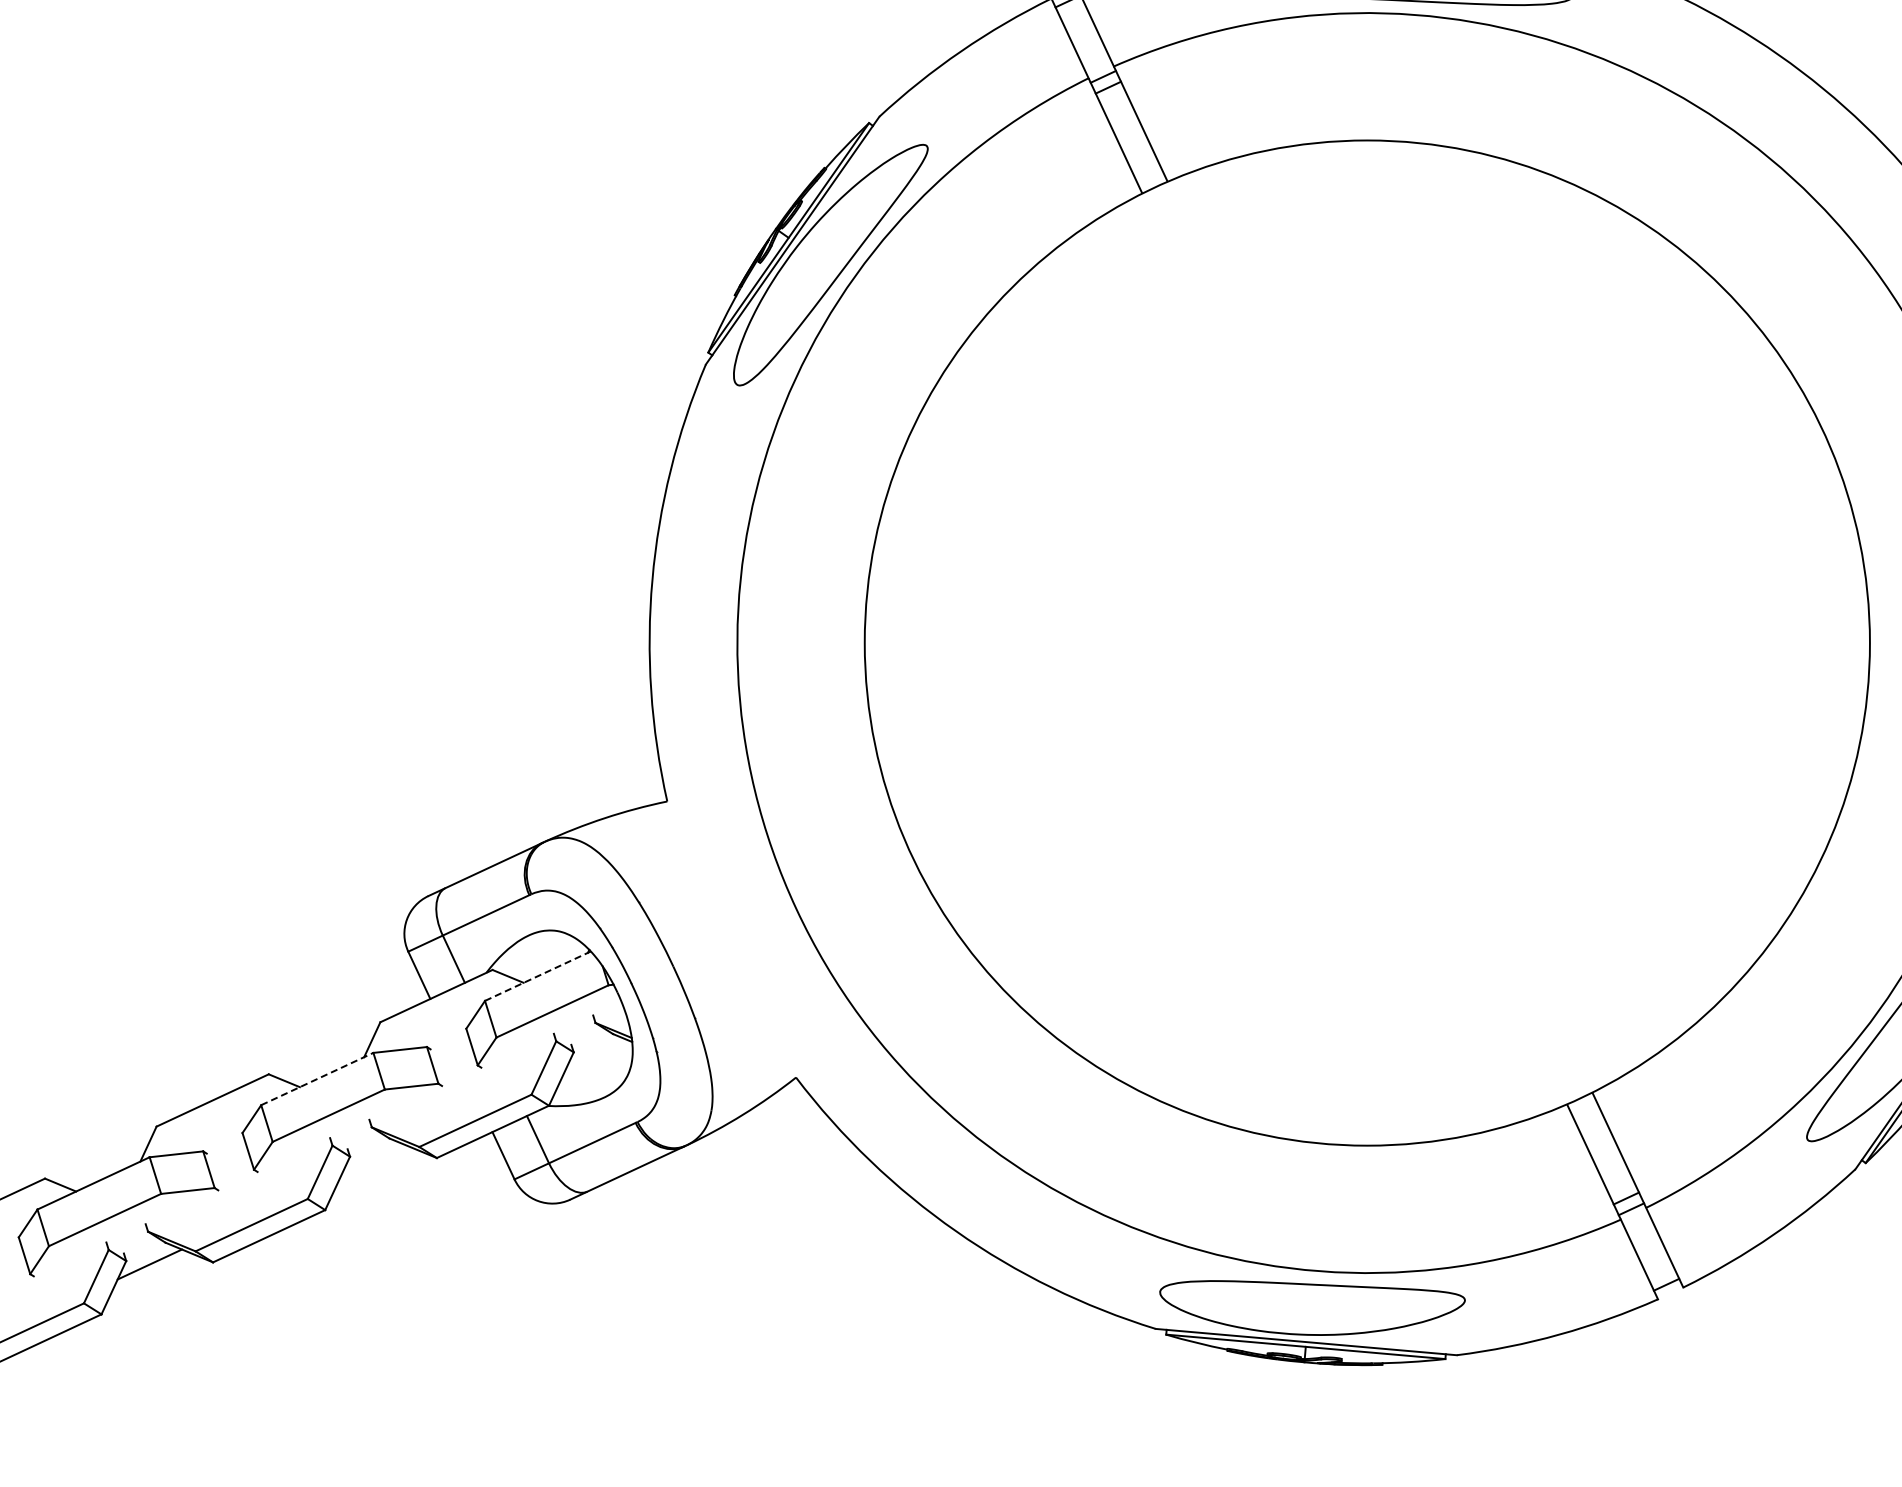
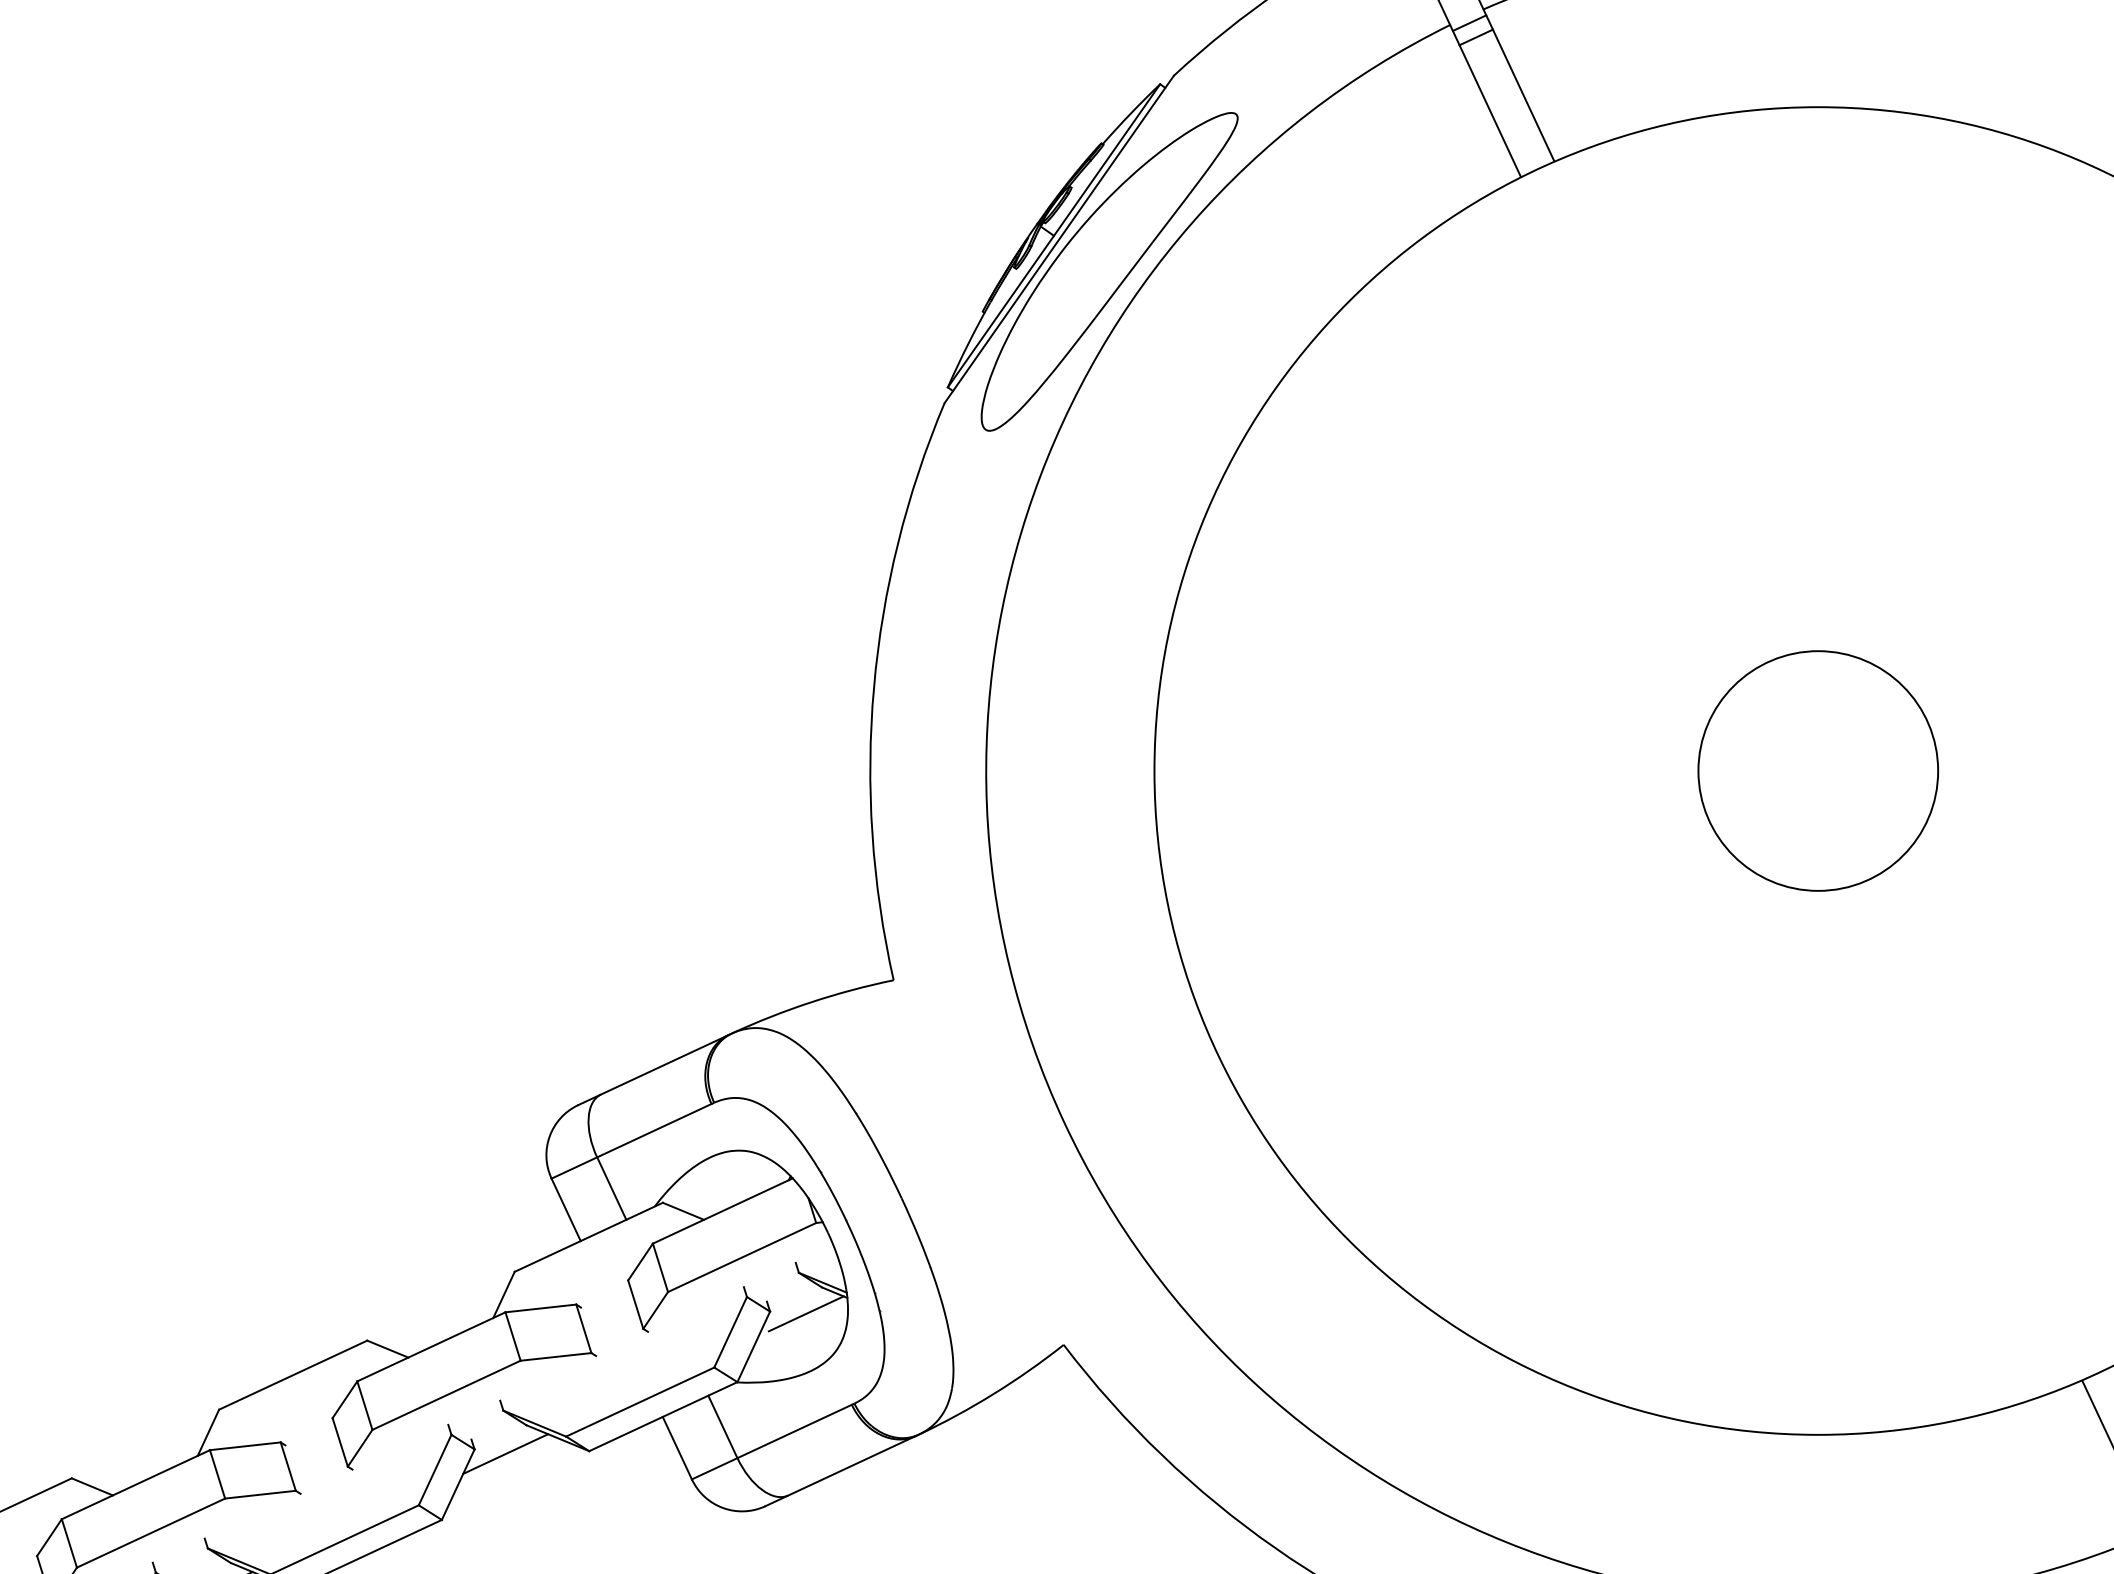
circle: (1366, 642) -> (1817, 770), added
line: (538, 975) -> (723, 1210), dashed -> solid
line: (600, 1053) -> (805, 1313), added
line: (317, 1079) -> (431, 1347), dashed -> solid
line: (373, 1160) -> (505, 1454), added

